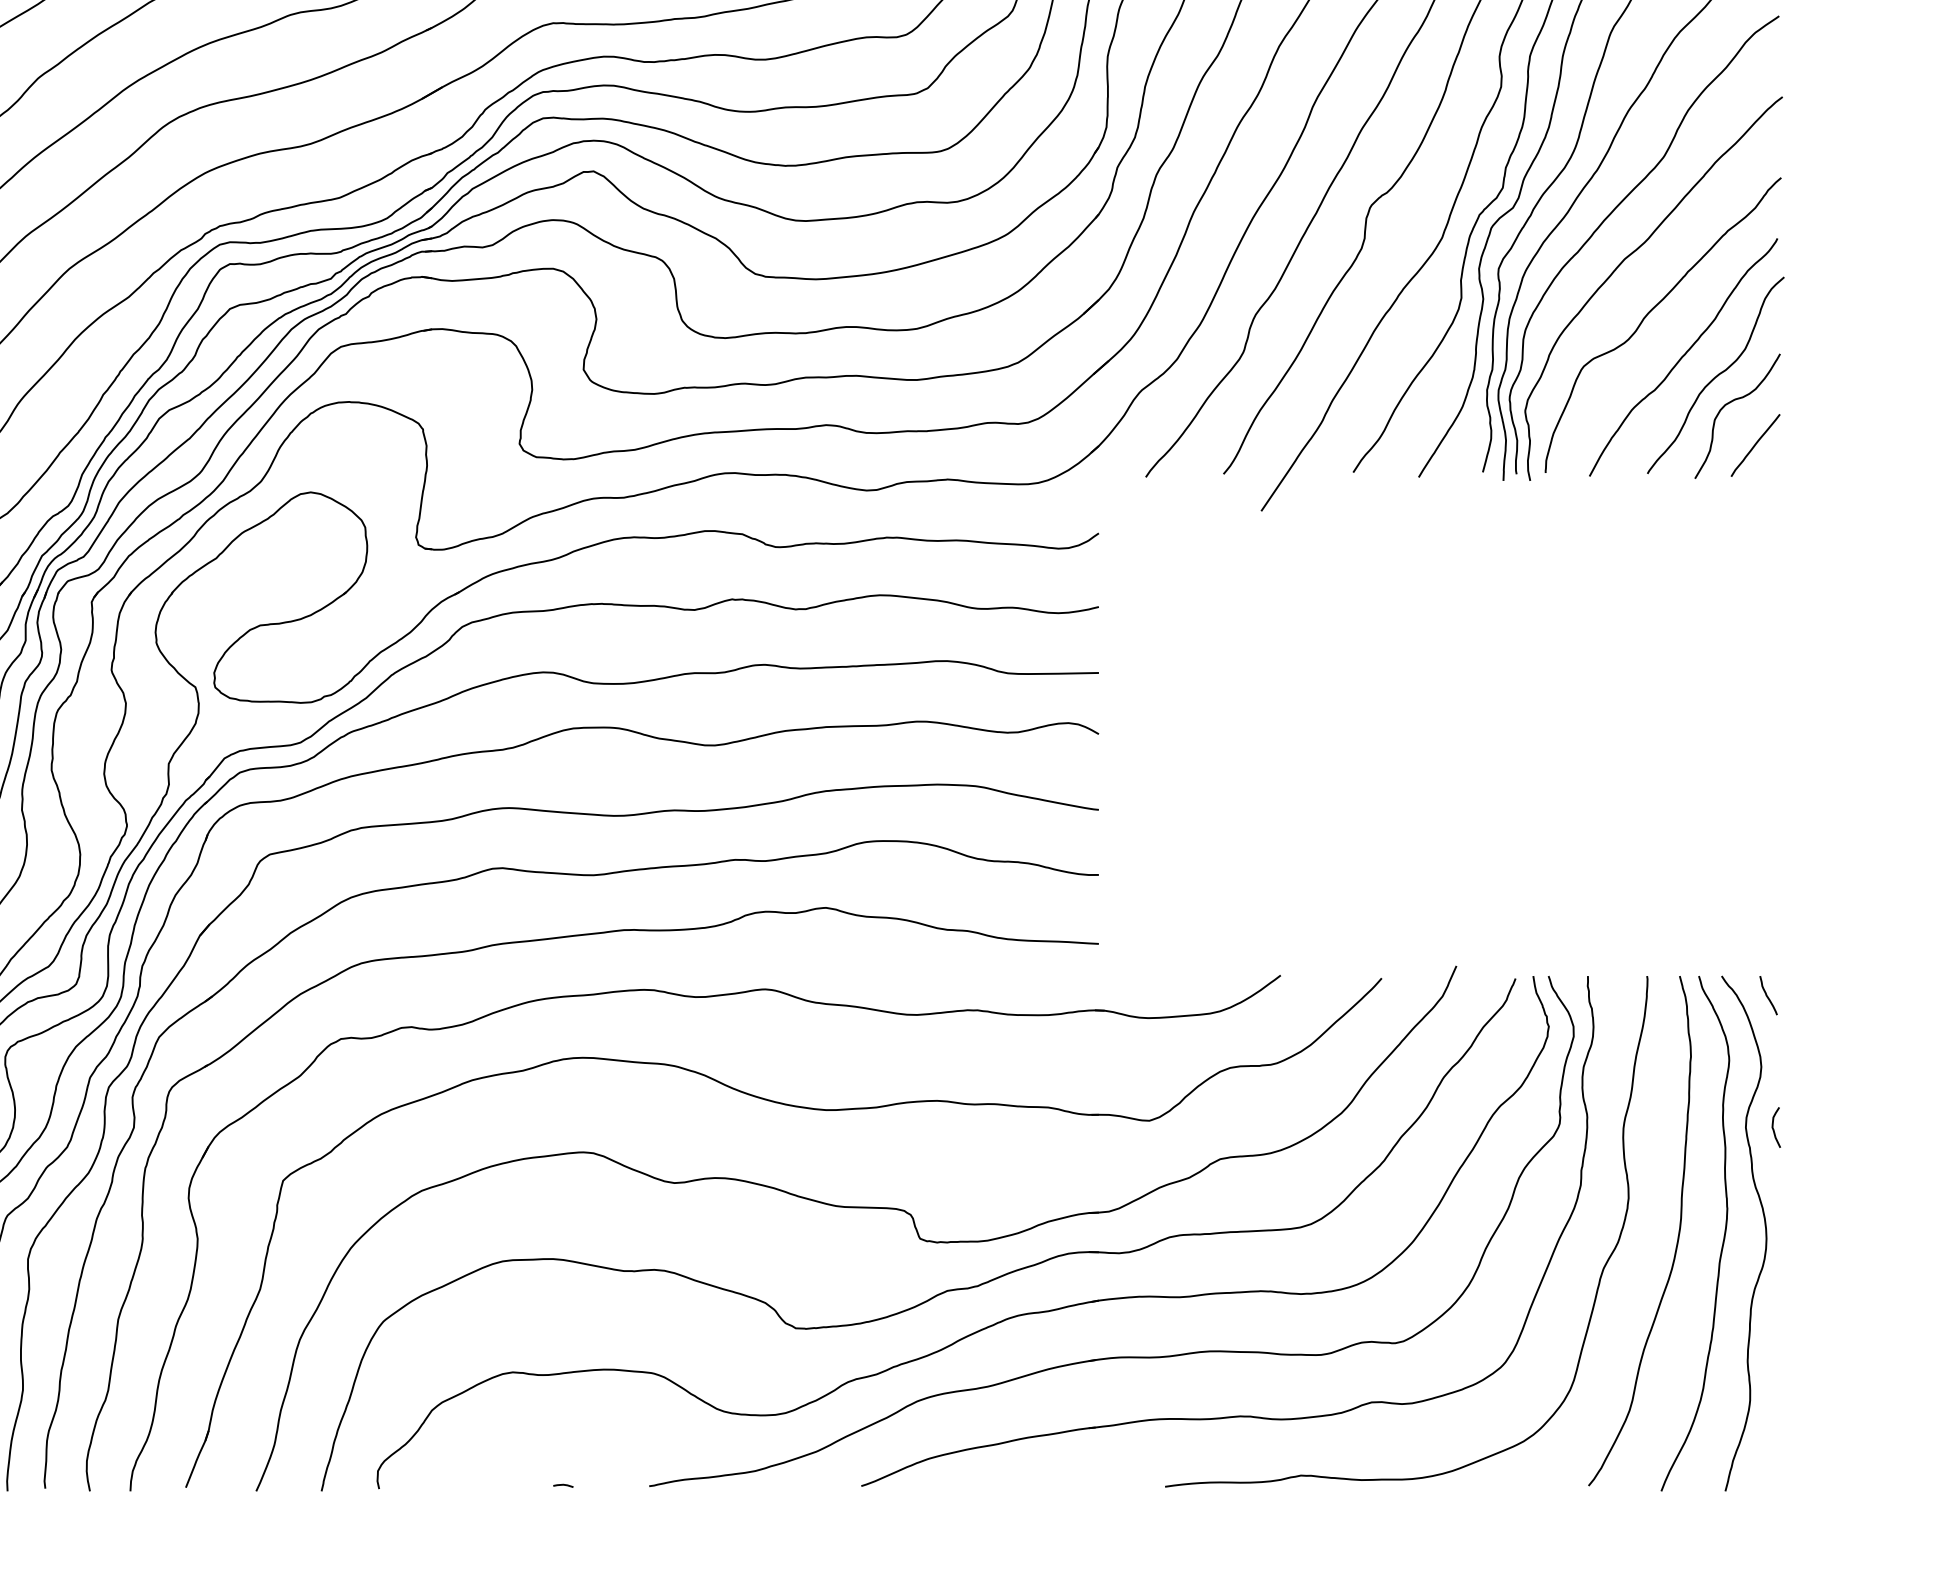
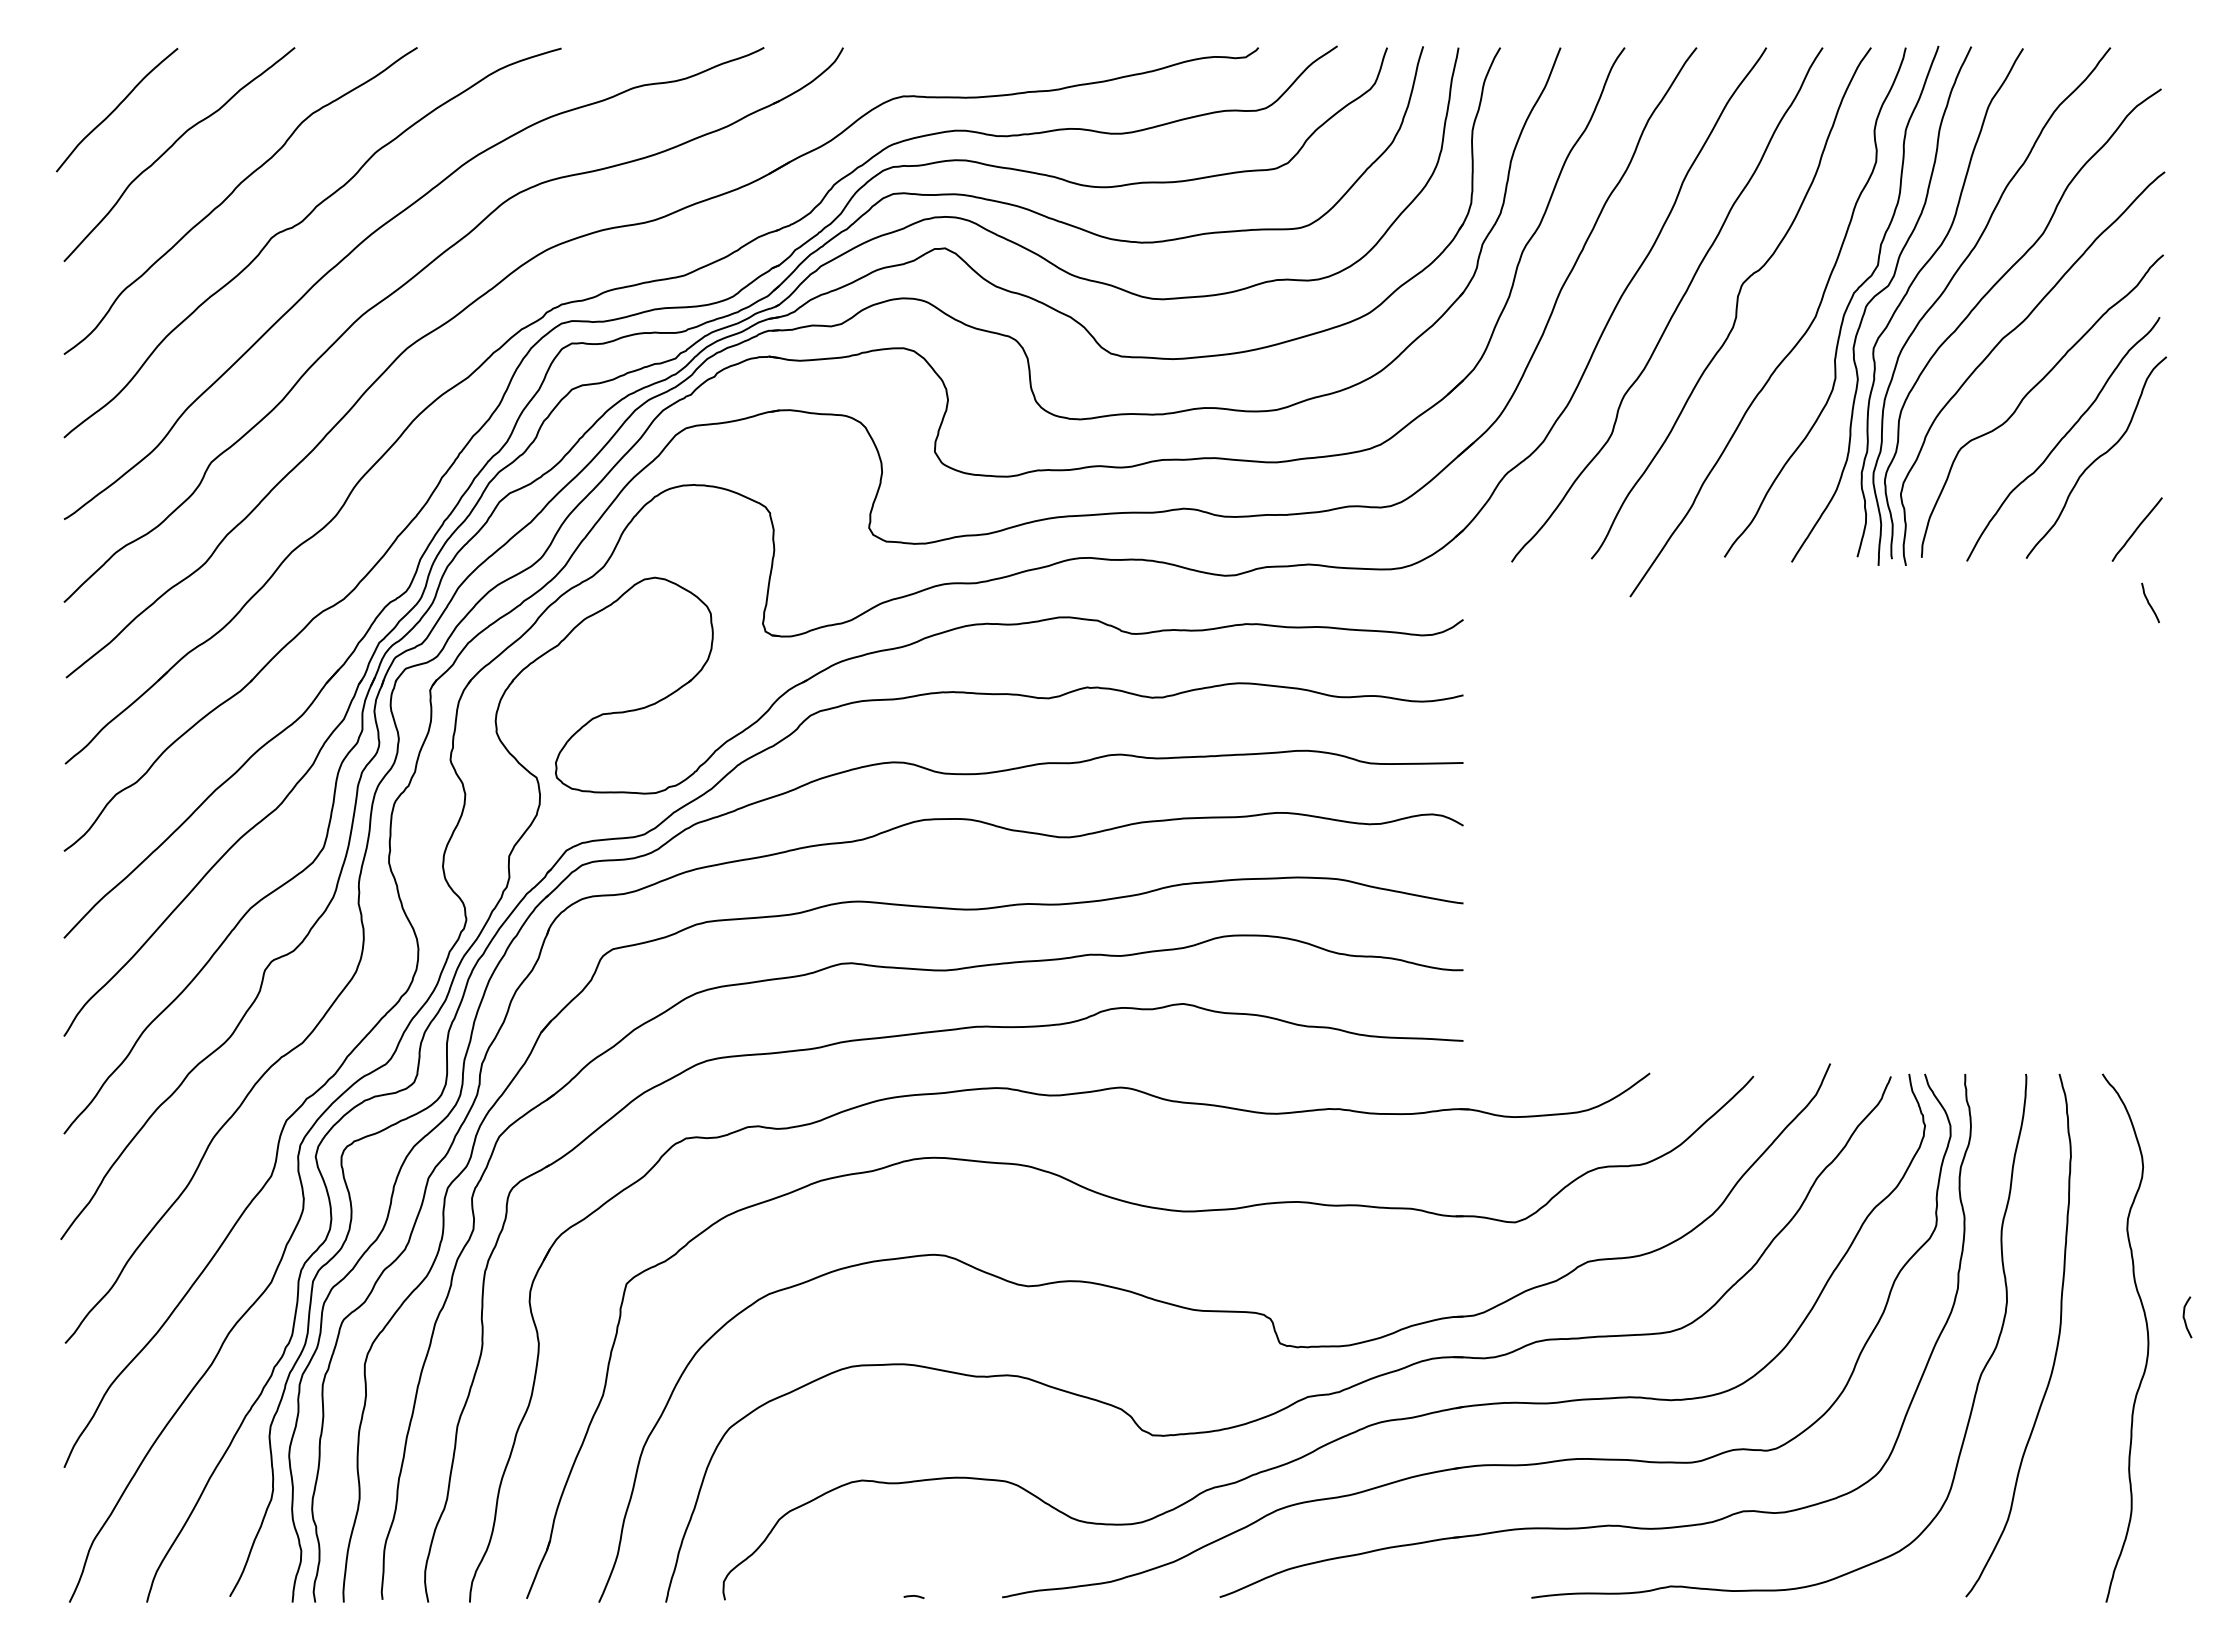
curve: (1730, 403) -> (2111, 486), removed
curve: (1767, 995) -> (2149, 602), moved
curve: (1774, 1129) -> (2185, 1319), moved
curve: (1723, 1234) -> (2104, 1339), removed

